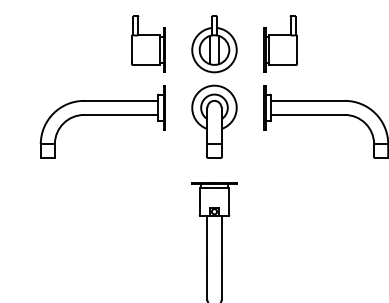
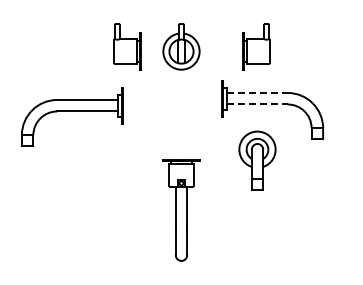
part: (280, 43) -> (256, 46), moved
line: (308, 100) -> (258, 92), solid -> dashed
line: (308, 115) -> (258, 104), solid -> dashed
part: (102, 121) -> (72, 116), moved
part: (214, 121) -> (257, 160), moved

